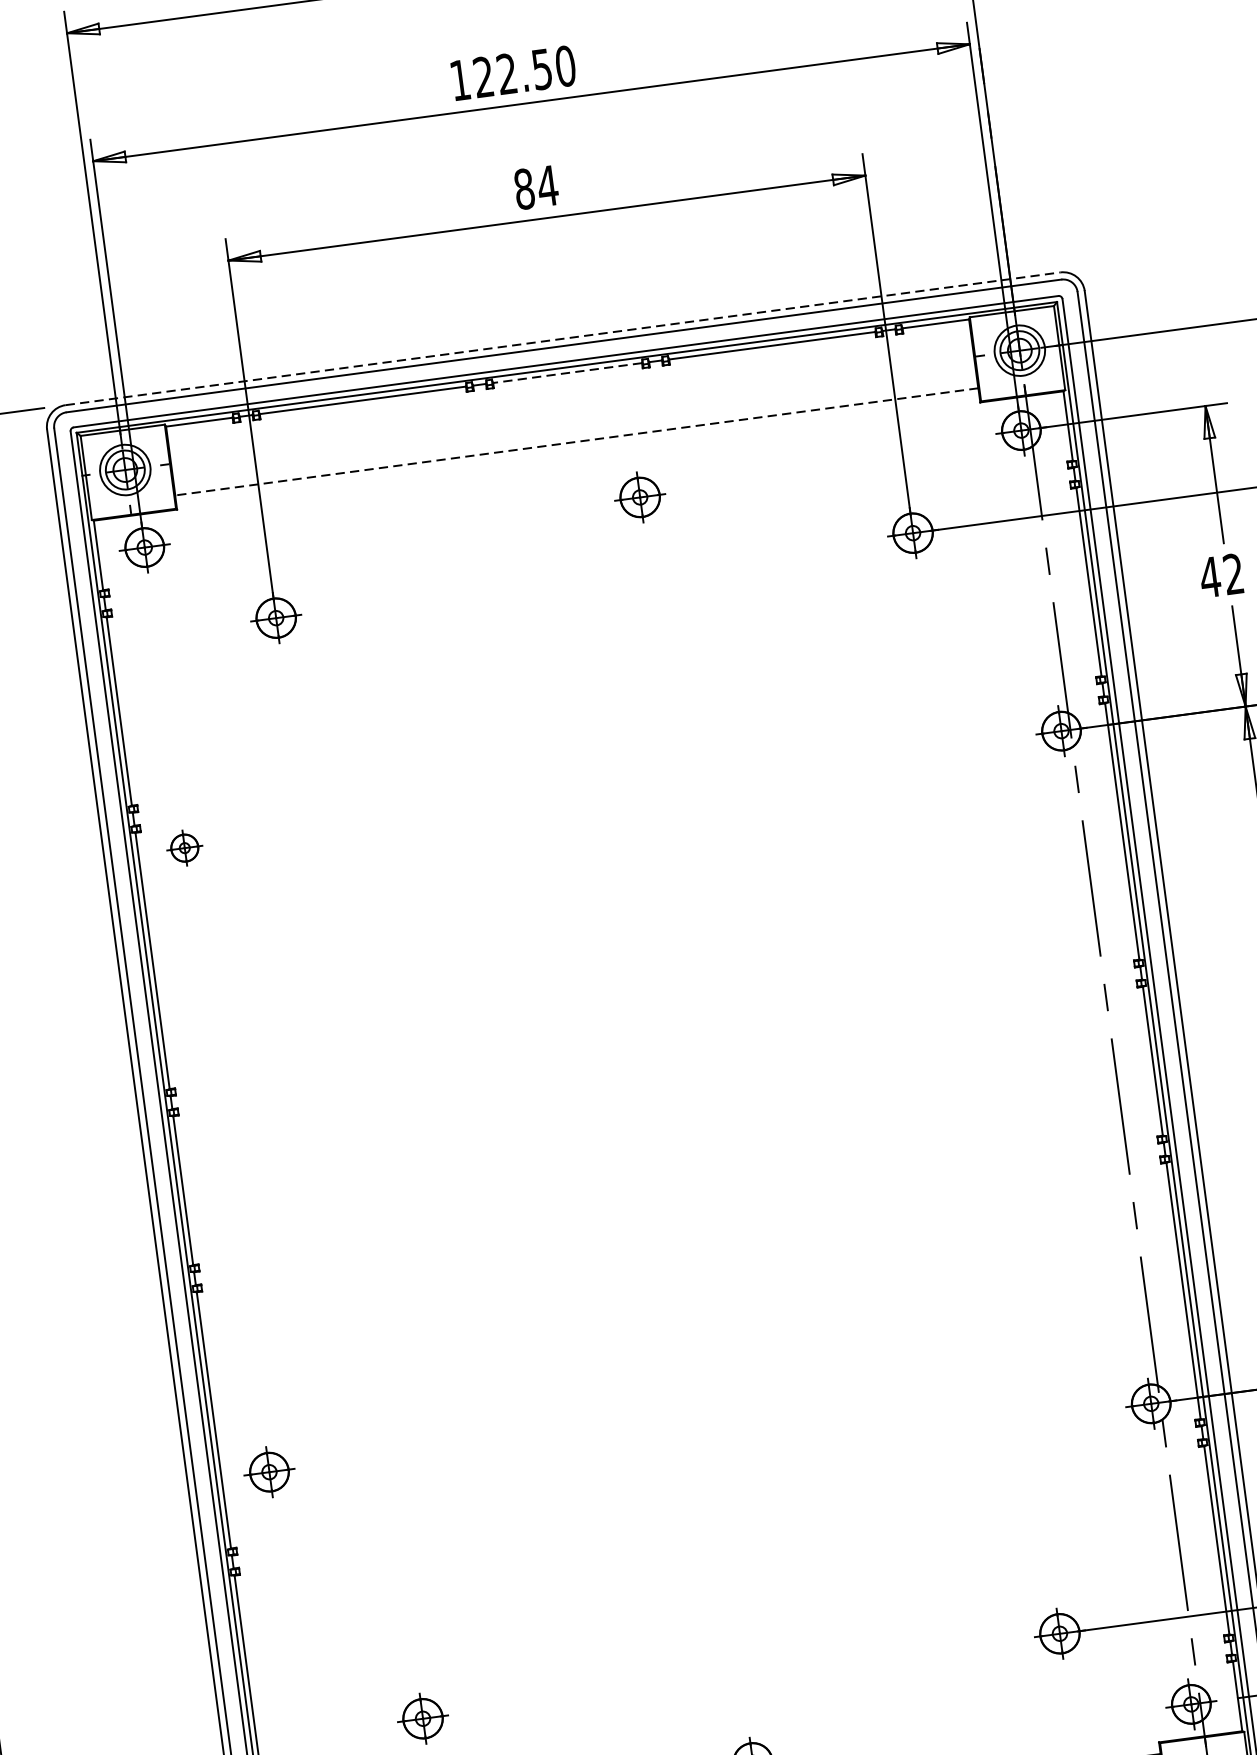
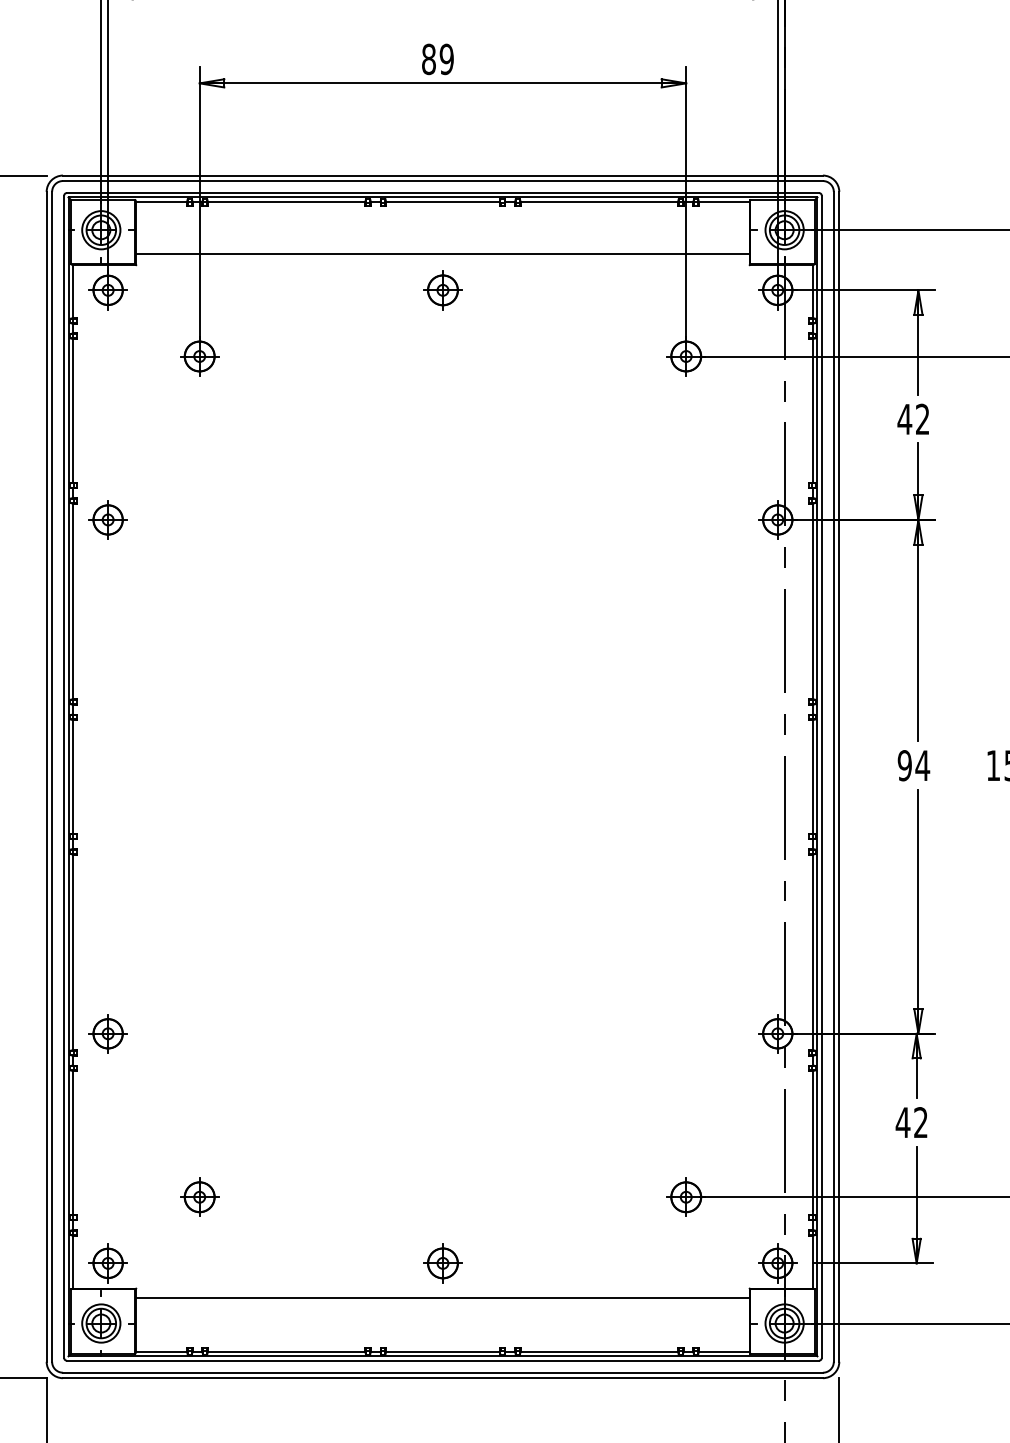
text: (547, 186) -> (446, 59), 84 -> 89
line: (562, 338) -> (442, 175), dashed -> solid
line: (566, 372) -> (442, 201), dashed -> solid
line: (576, 442) -> (442, 254), dashed -> solid
part: (639, 497) -> (442, 290), moved
part: (183, 847) -> (107, 519), size x1.43
part: (268, 1471) -> (107, 1033), moved

